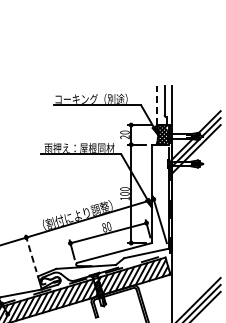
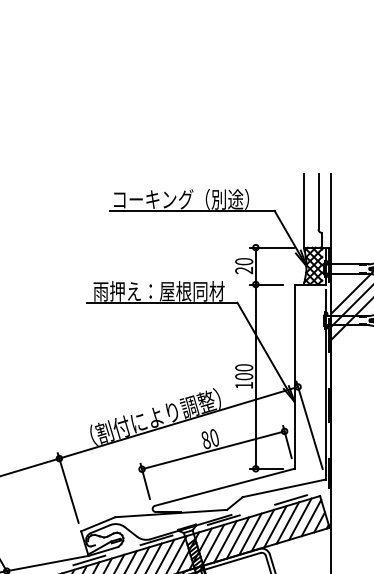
line: (156, 105) -> (303, 210), dashed -> solid
line: (31, 253) -> (69, 488), dashed -> solid

